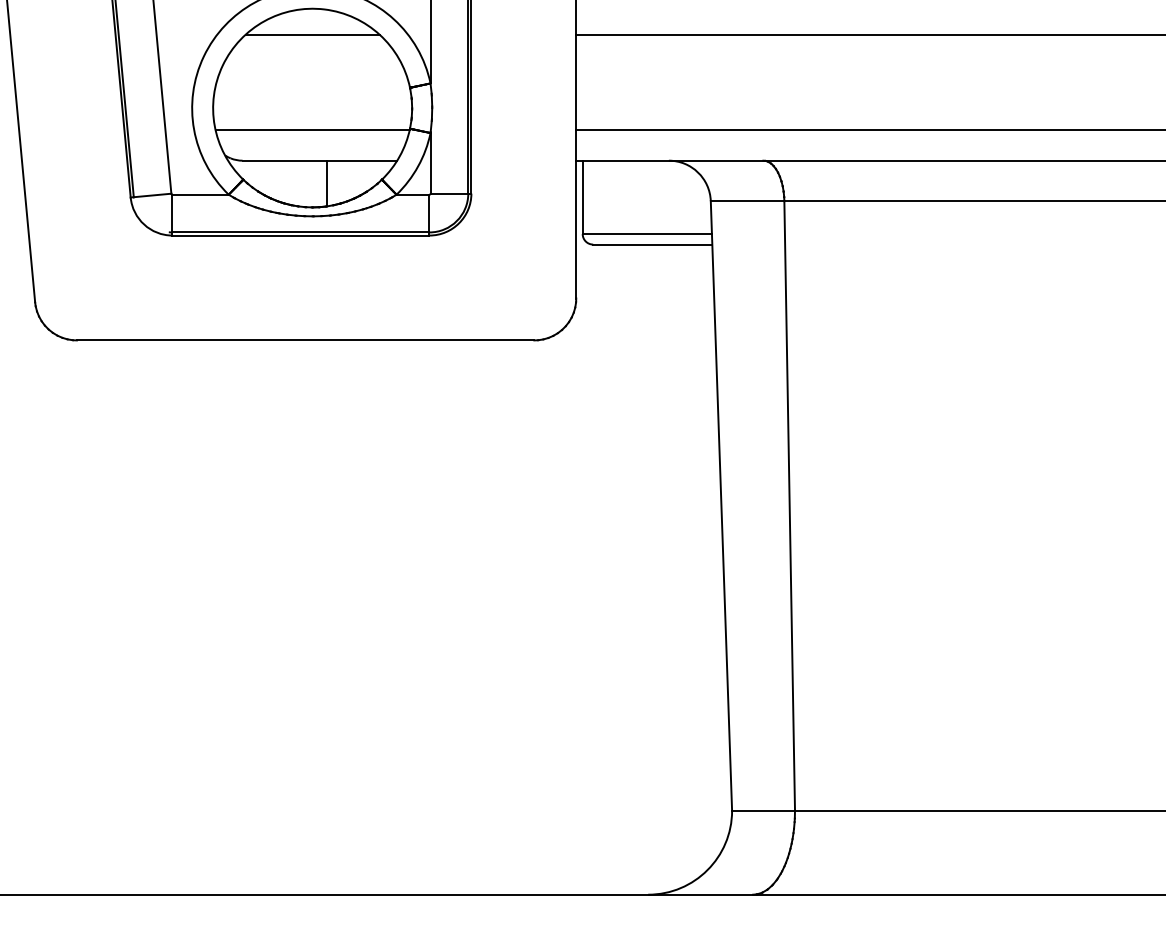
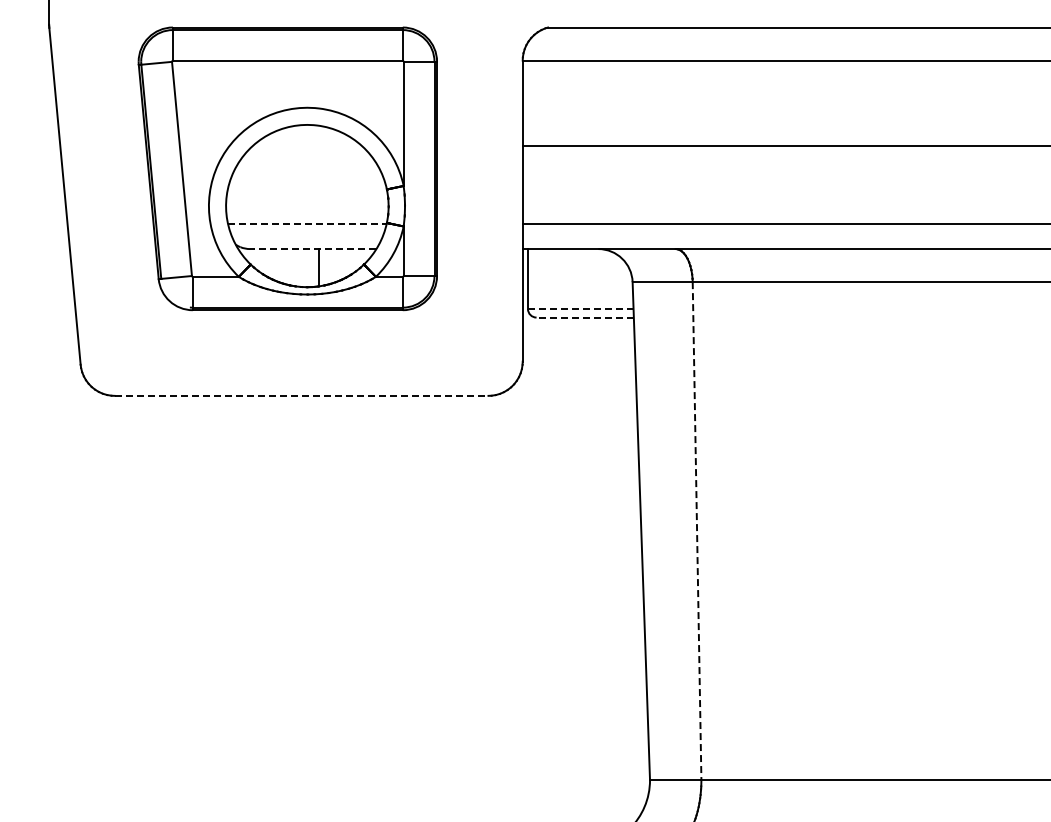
line: (312, 35) -> (307, 146), removed
line: (312, 130) -> (307, 224), solid -> dashed
line: (318, 161) -> (312, 249), solid -> dashed
line: (646, 234) -> (580, 309), solid -> dashed
line: (653, 244) -> (585, 317), solid -> dashed
line: (305, 339) -> (301, 395), solid -> dashed
line: (790, 506) -> (697, 531), solid -> dashed

